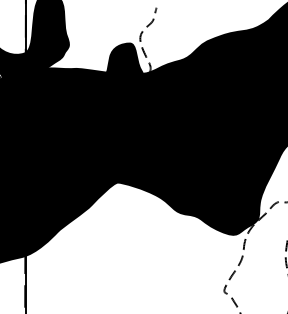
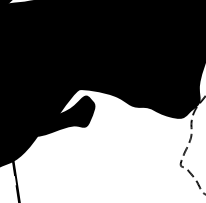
fill: (91, 211) -> (61, 116), added

